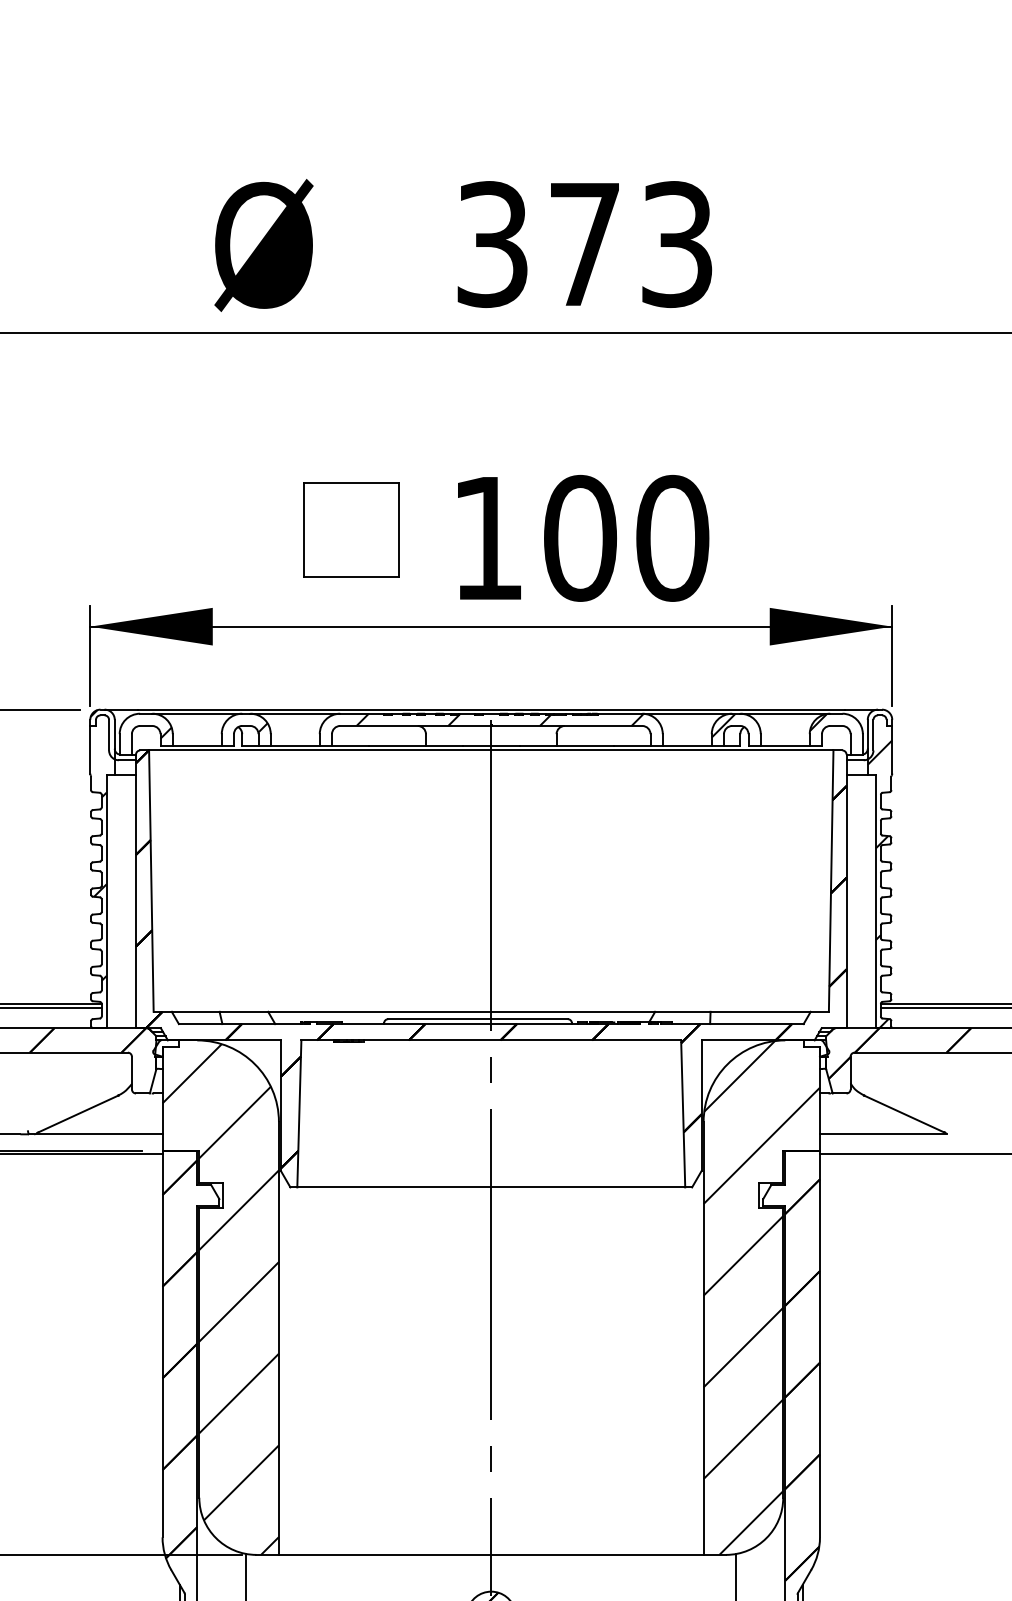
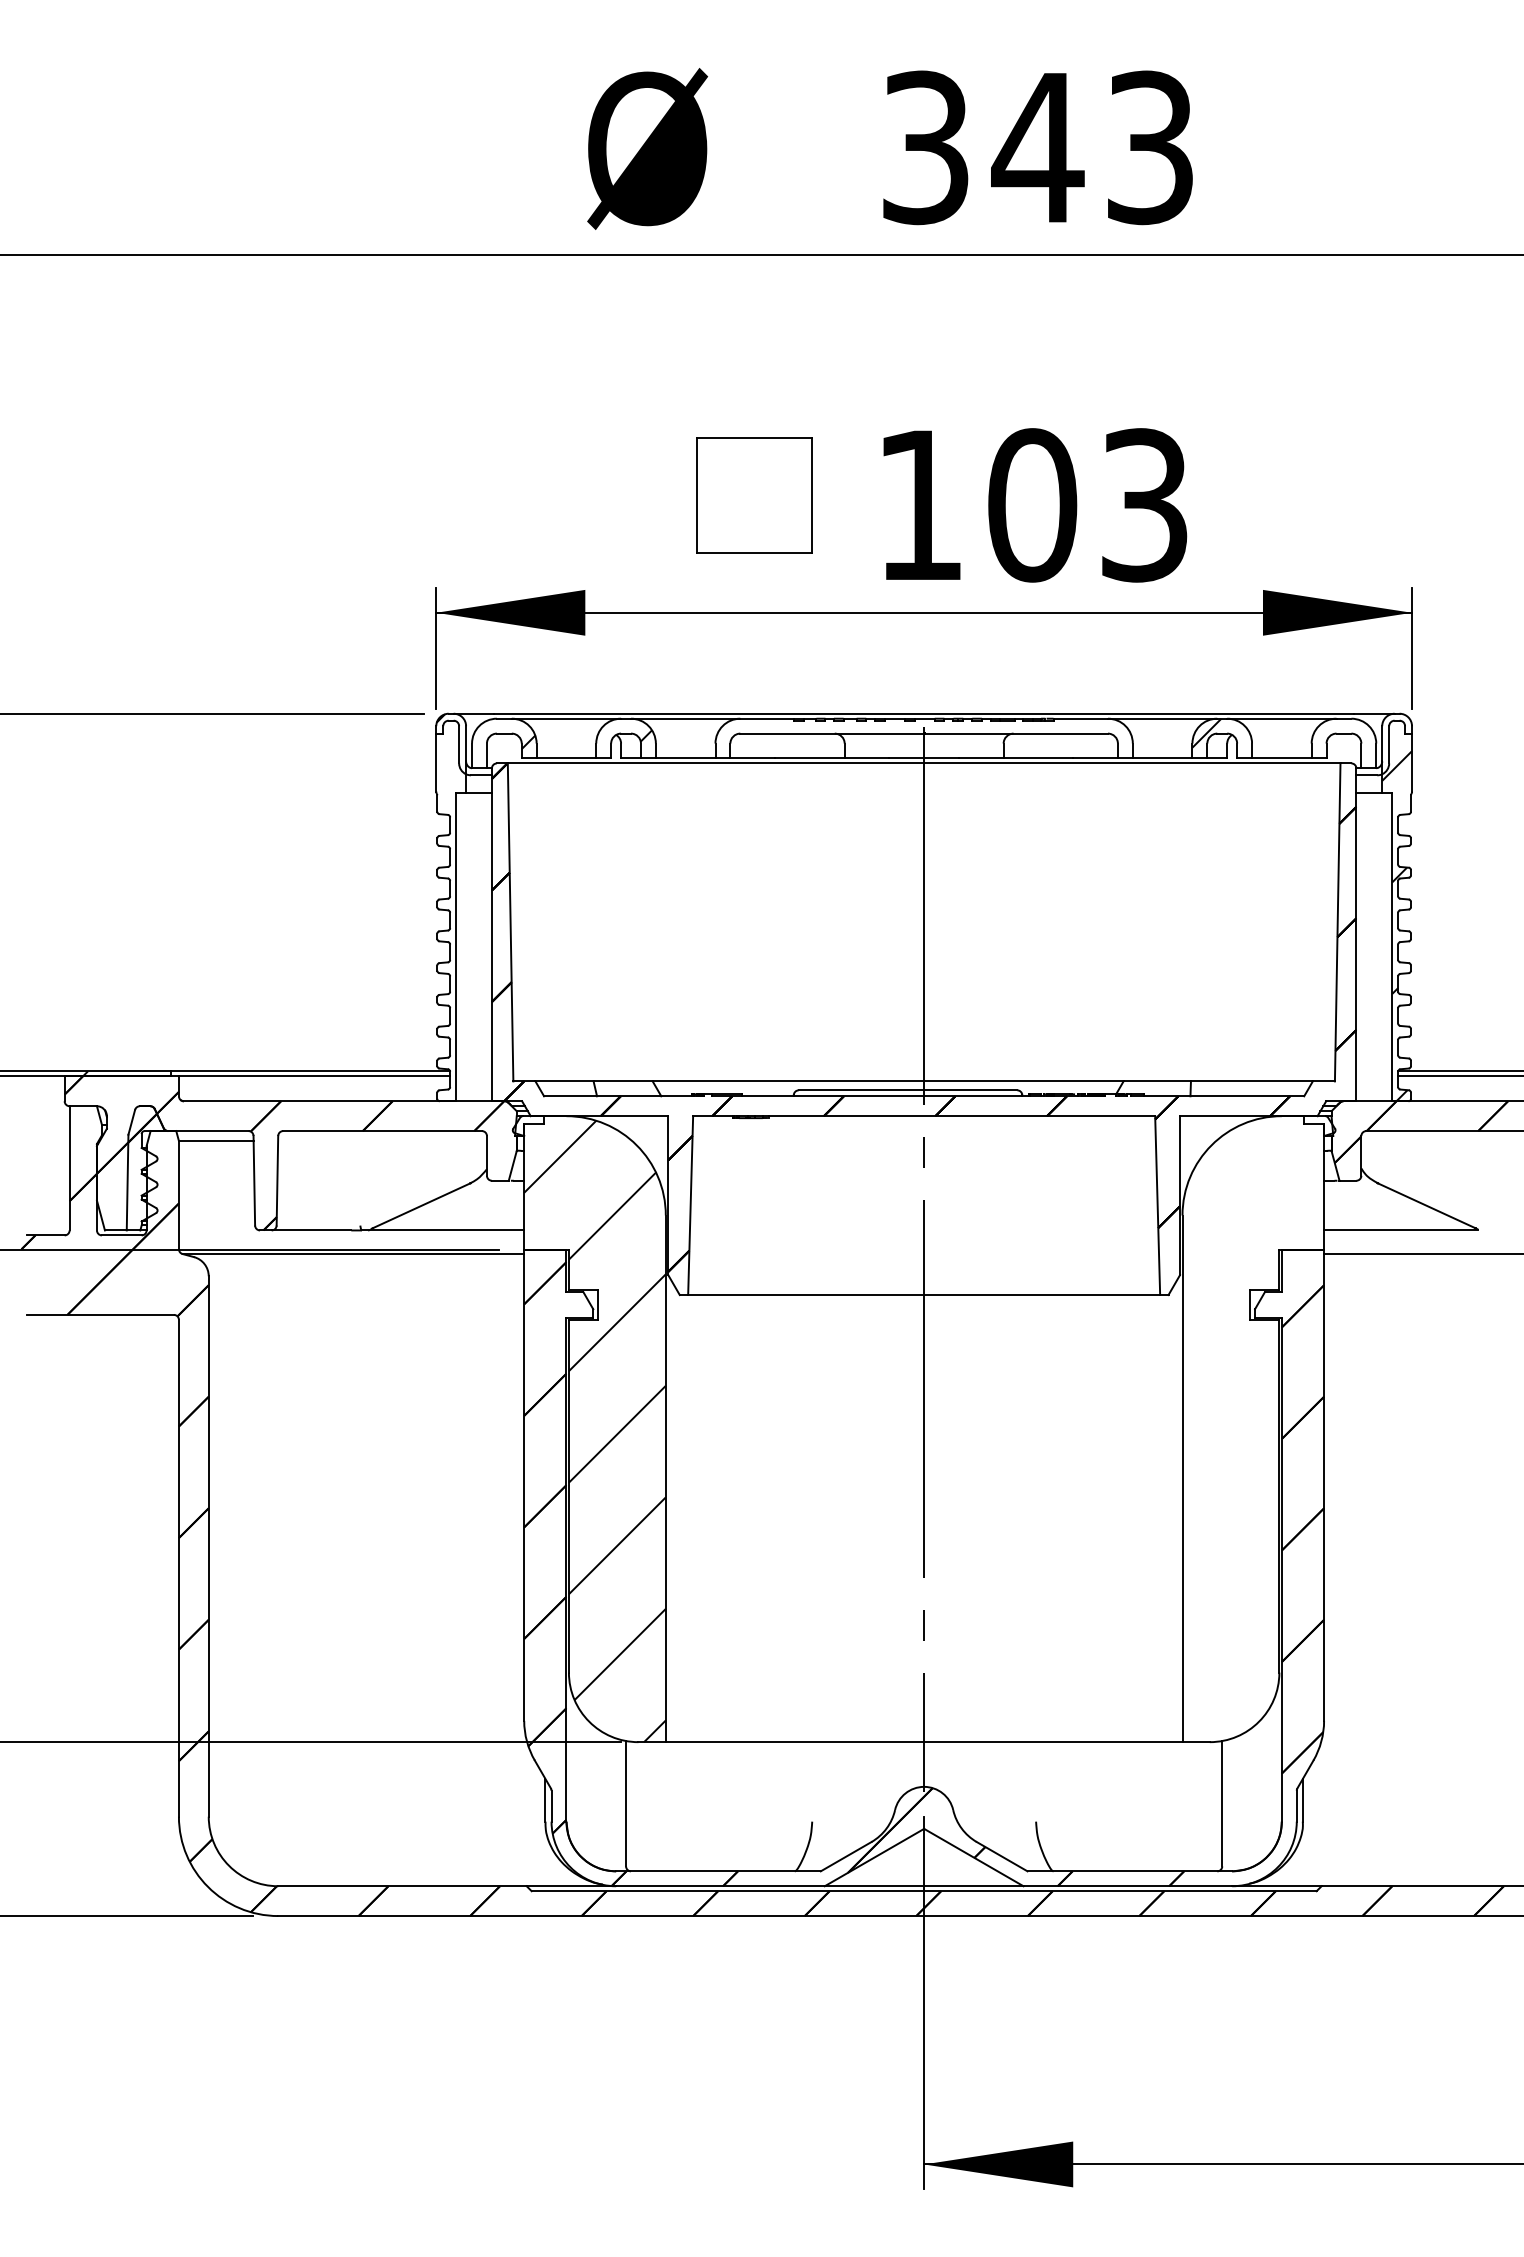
text: (584, 244) -> (1037, 147), 373 -> 343
text: (672, 538) -> (1144, 505), 100 -> 103
hatch: (499, 719) -> (934, 725), removed
hatch: (817, 722) -> (1321, 729), removed
hatch: (100, 886) -> (448, 928), removed
hatch: (761, 1297) -> (1253, 1429), removed

